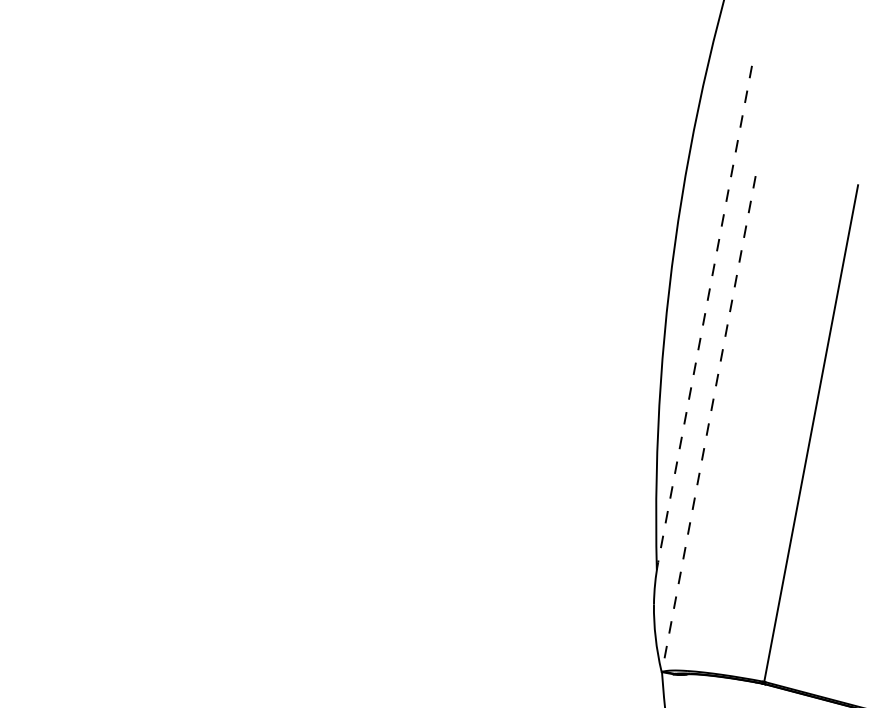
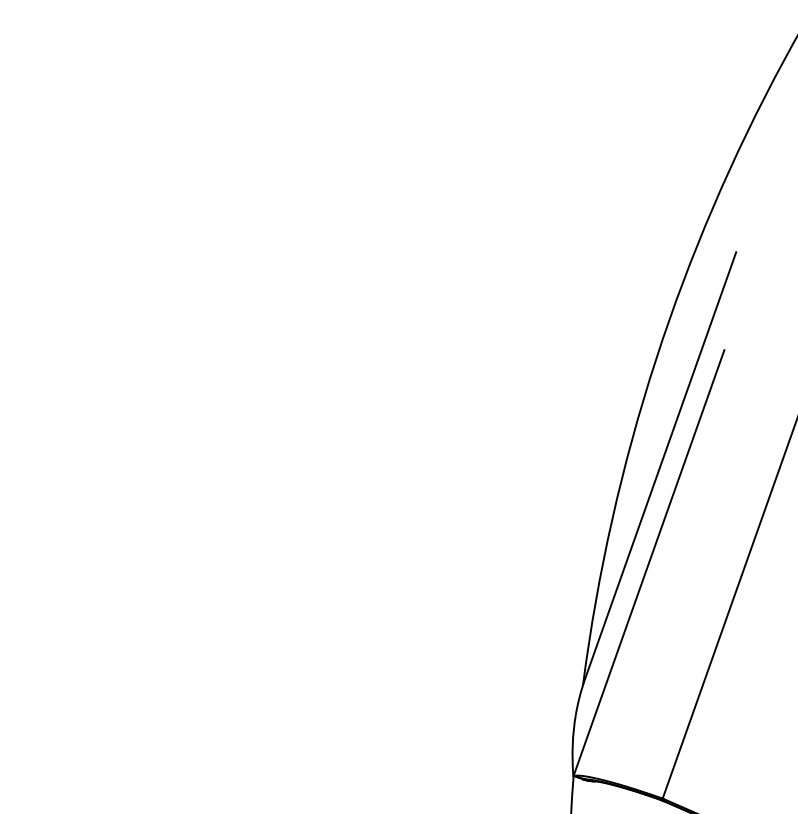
line: (704, 314) -> (660, 465), dashed -> solid
line: (708, 424) -> (648, 563), dashed -> solid

